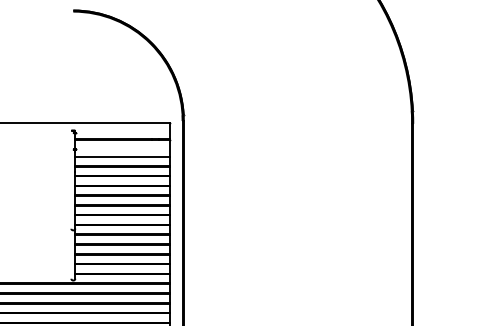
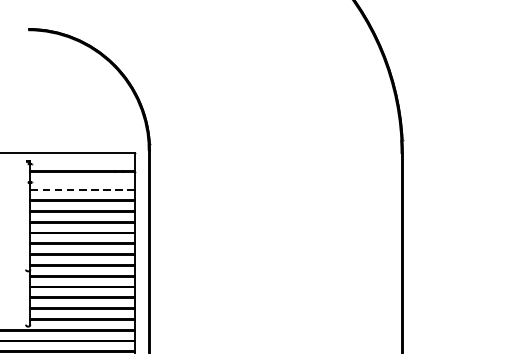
line: (123, 156) -> (83, 189), solid -> dashed

